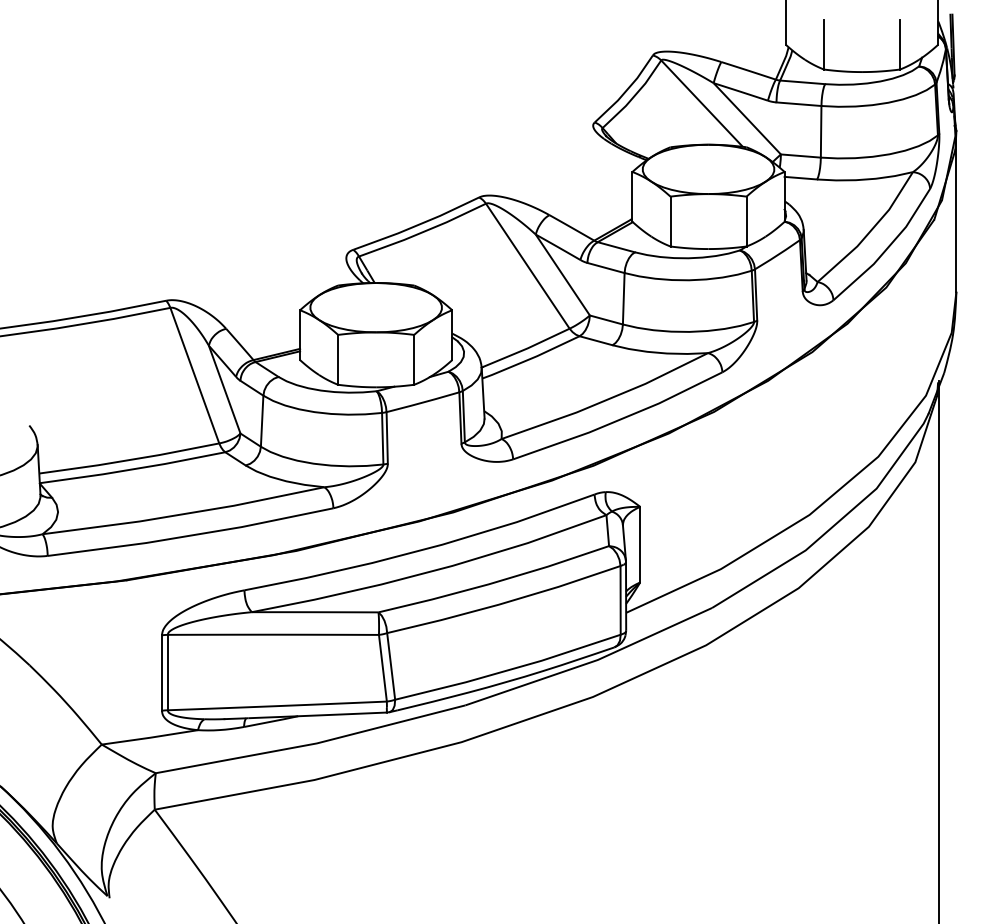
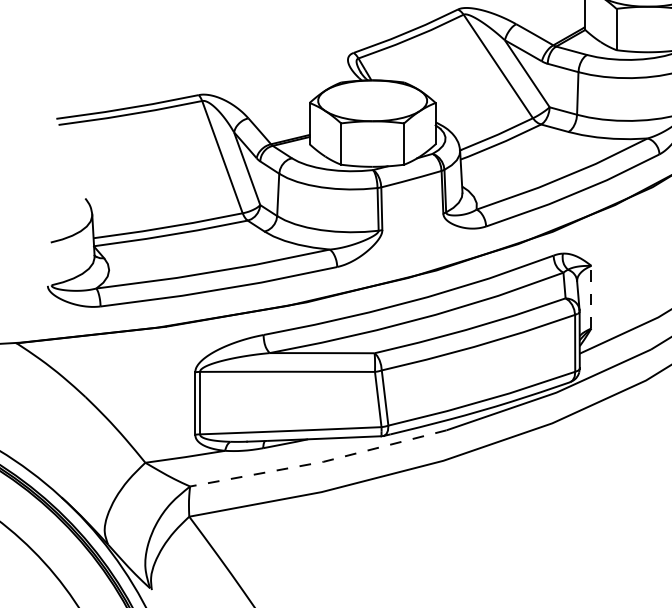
line: (640, 544) -> (591, 297), solid -> dashed
line: (312, 744) -> (319, 462), solid -> dashed

